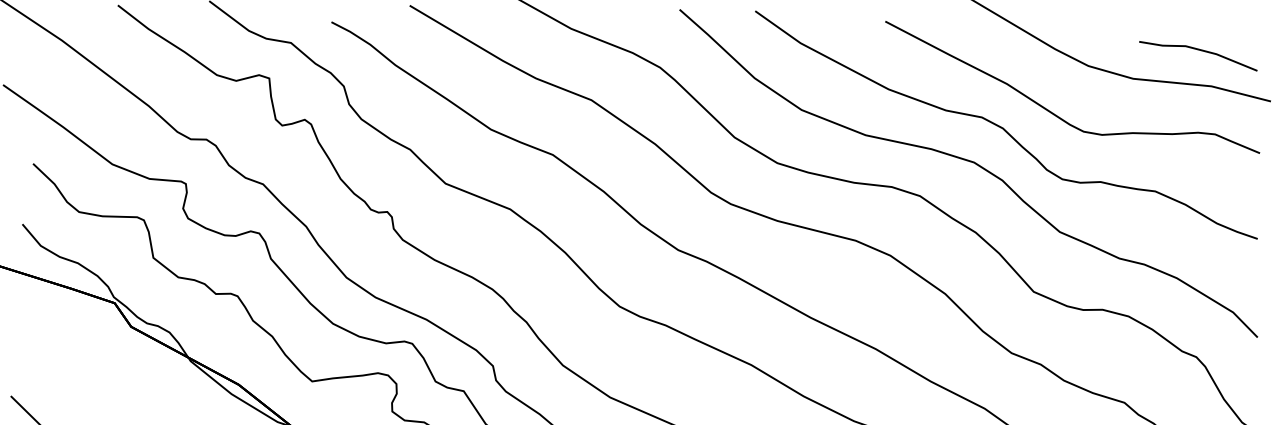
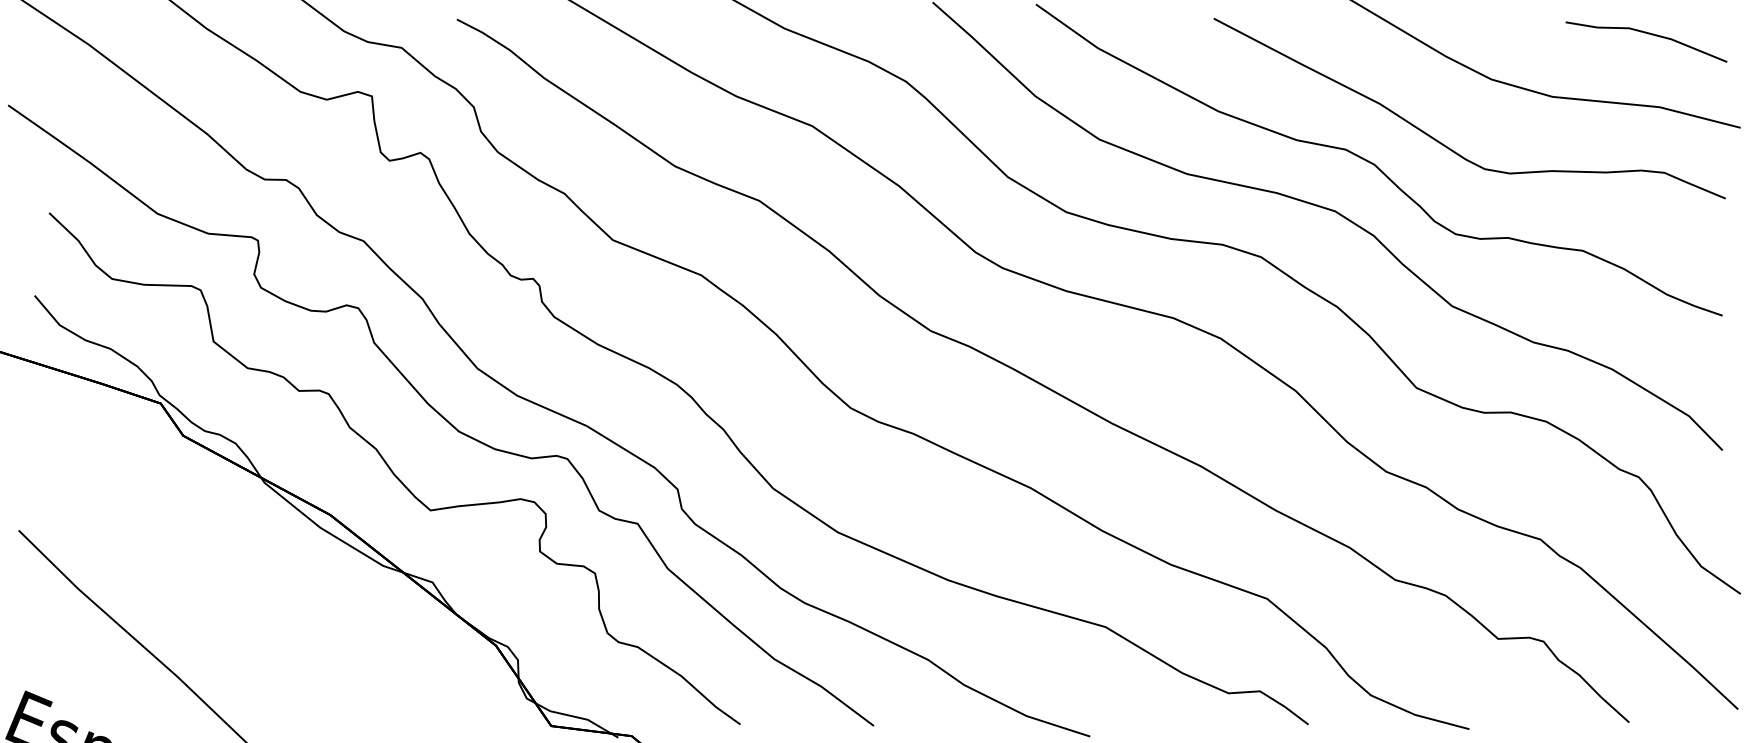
part: (1199, 50) -> (1648, 34), moved

